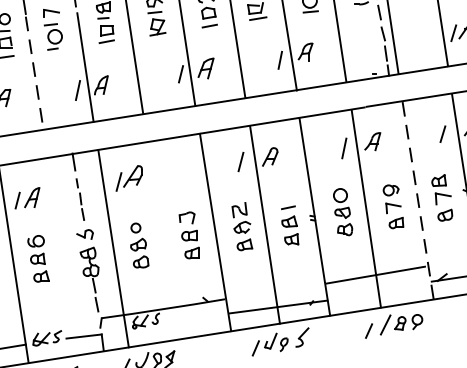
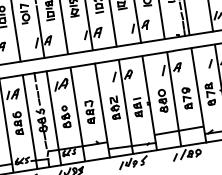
line: (34, 74) -> (16, 35), dashed -> solid
line: (417, 200) -> (198, 95), dashed -> solid
line: (163, 240) -> (77, 114), added
line: (62, 255) -> (29, 121), added

